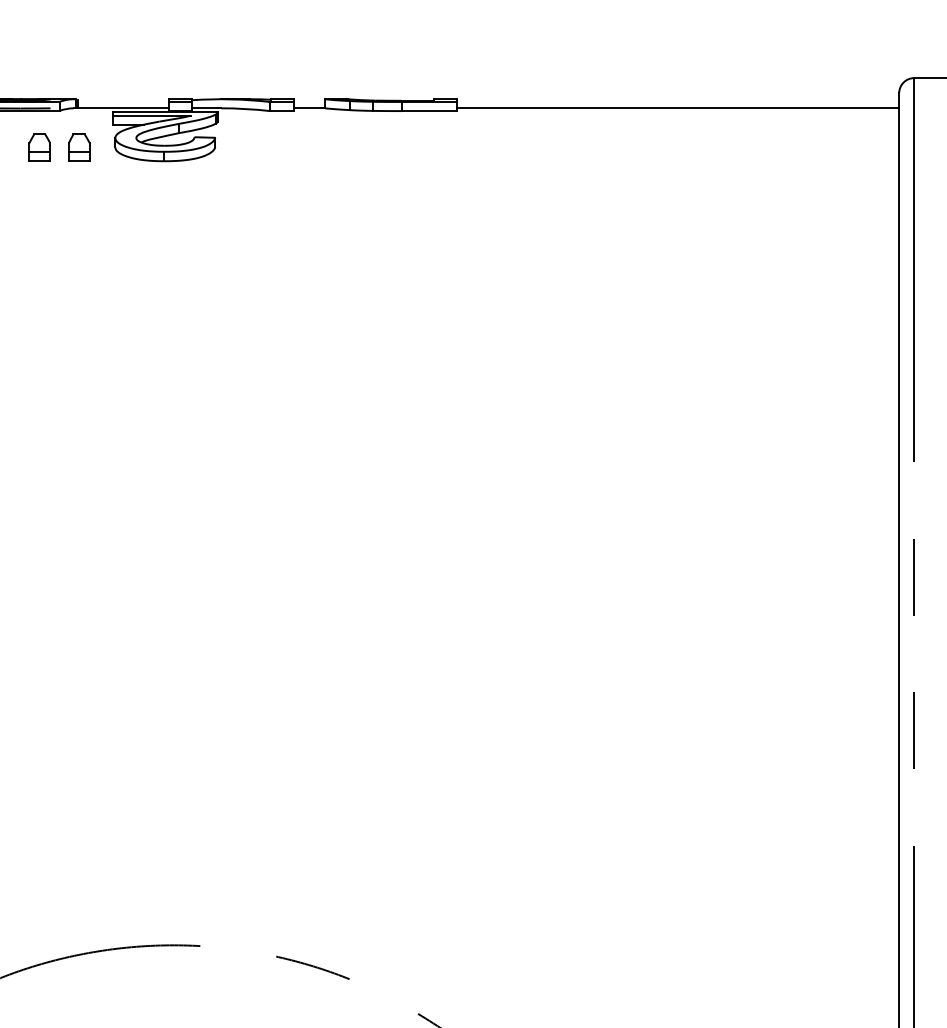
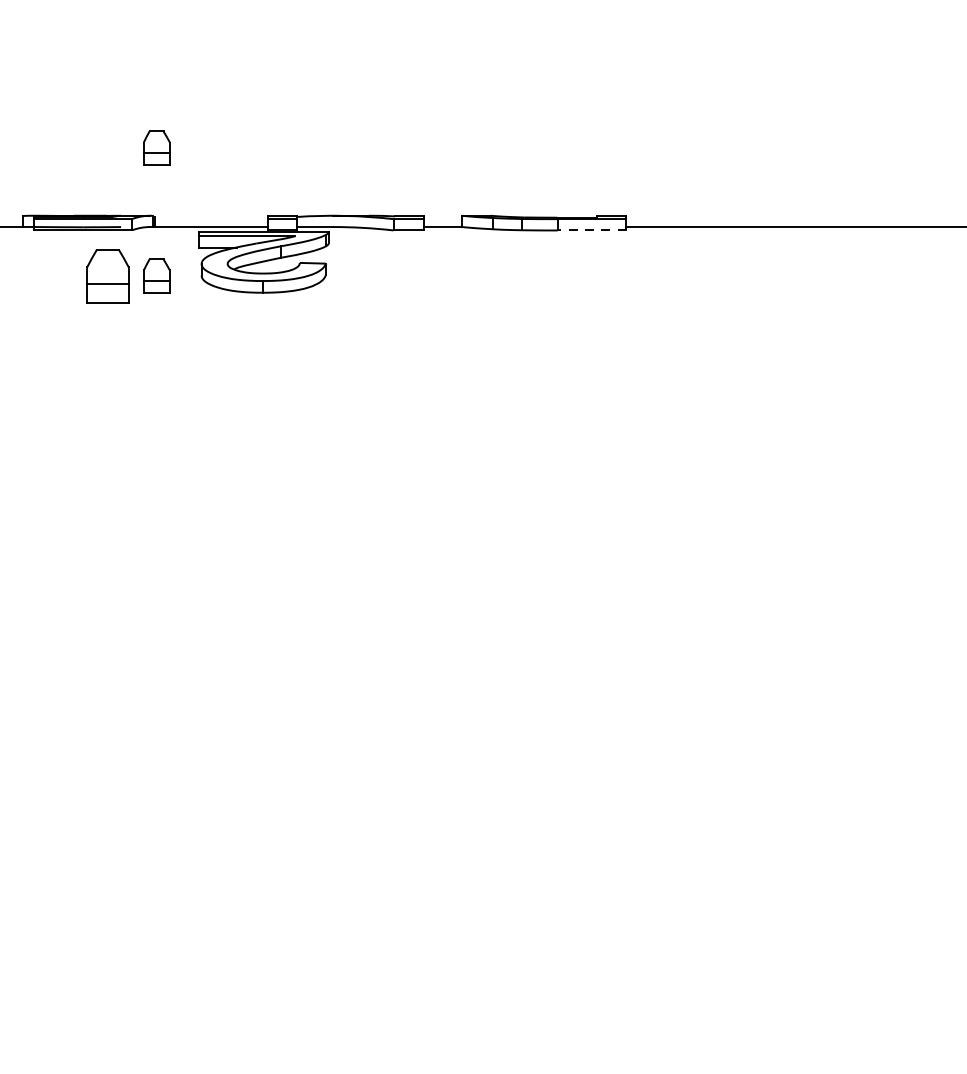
part: (79, 44) -> (157, 147), added
line: (429, 111) -> (591, 230), solid -> dashed
part: (39, 147) -> (107, 275), size x1.6

